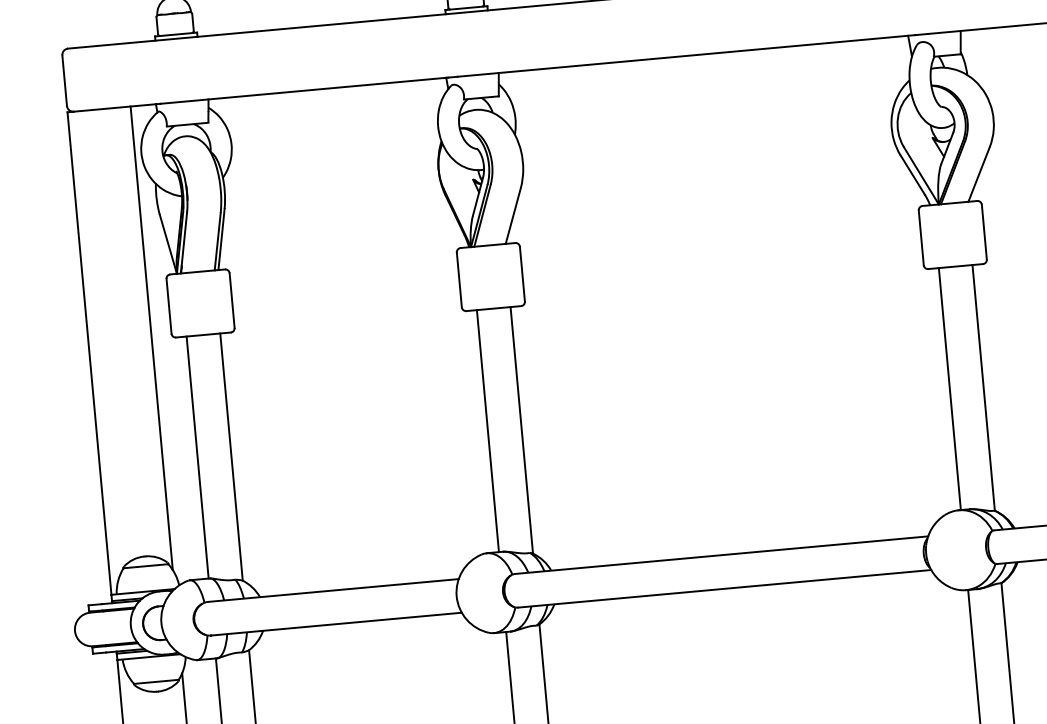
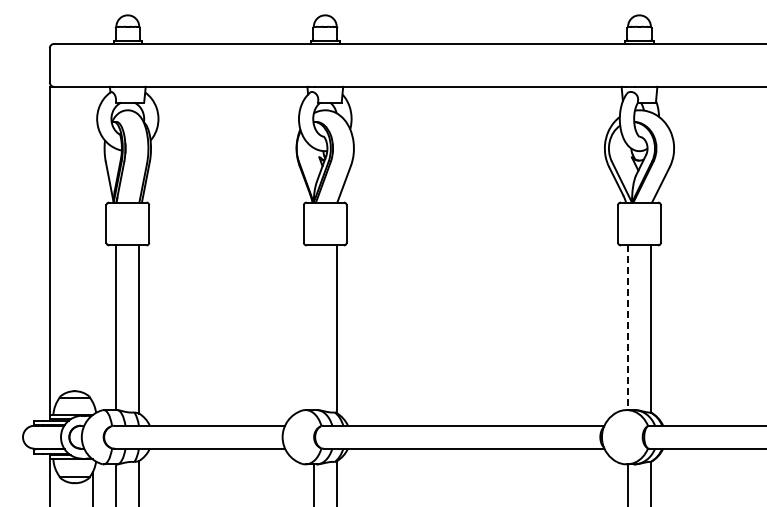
line: (151, 338) -> (92, 244), removed
line: (950, 390) -> (628, 328), solid -> dashed
line: (487, 430) -> (313, 327), removed

